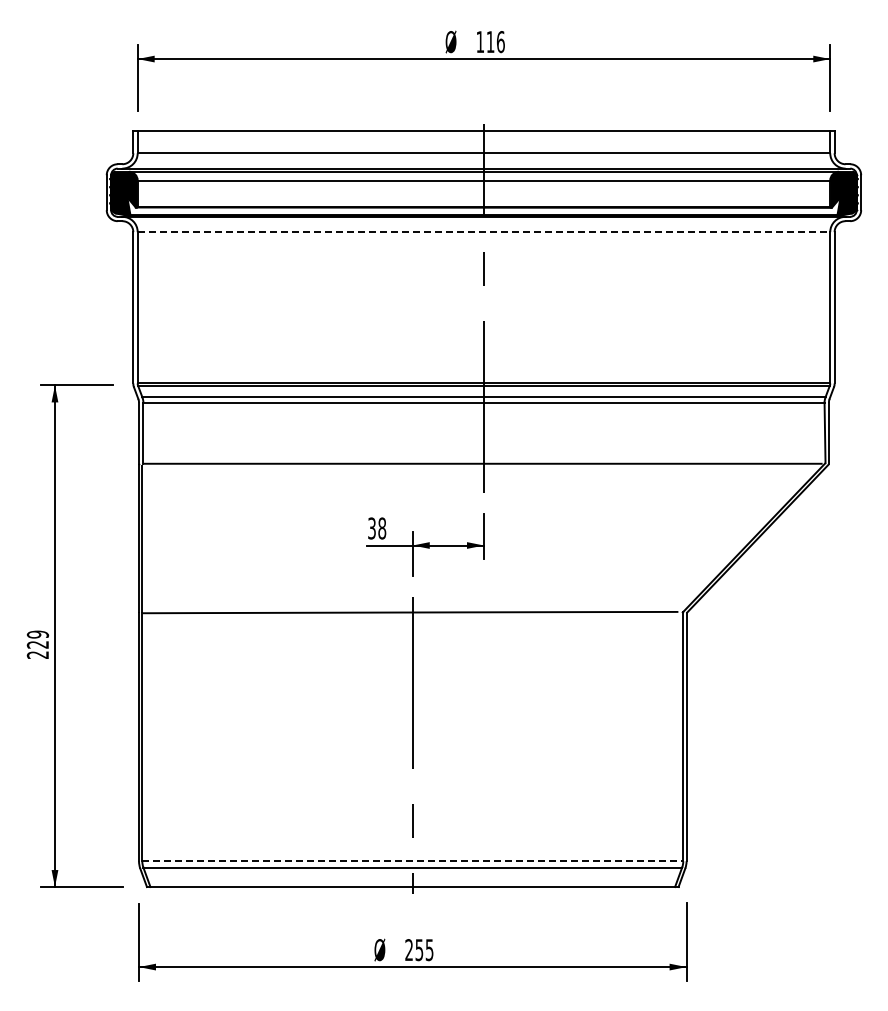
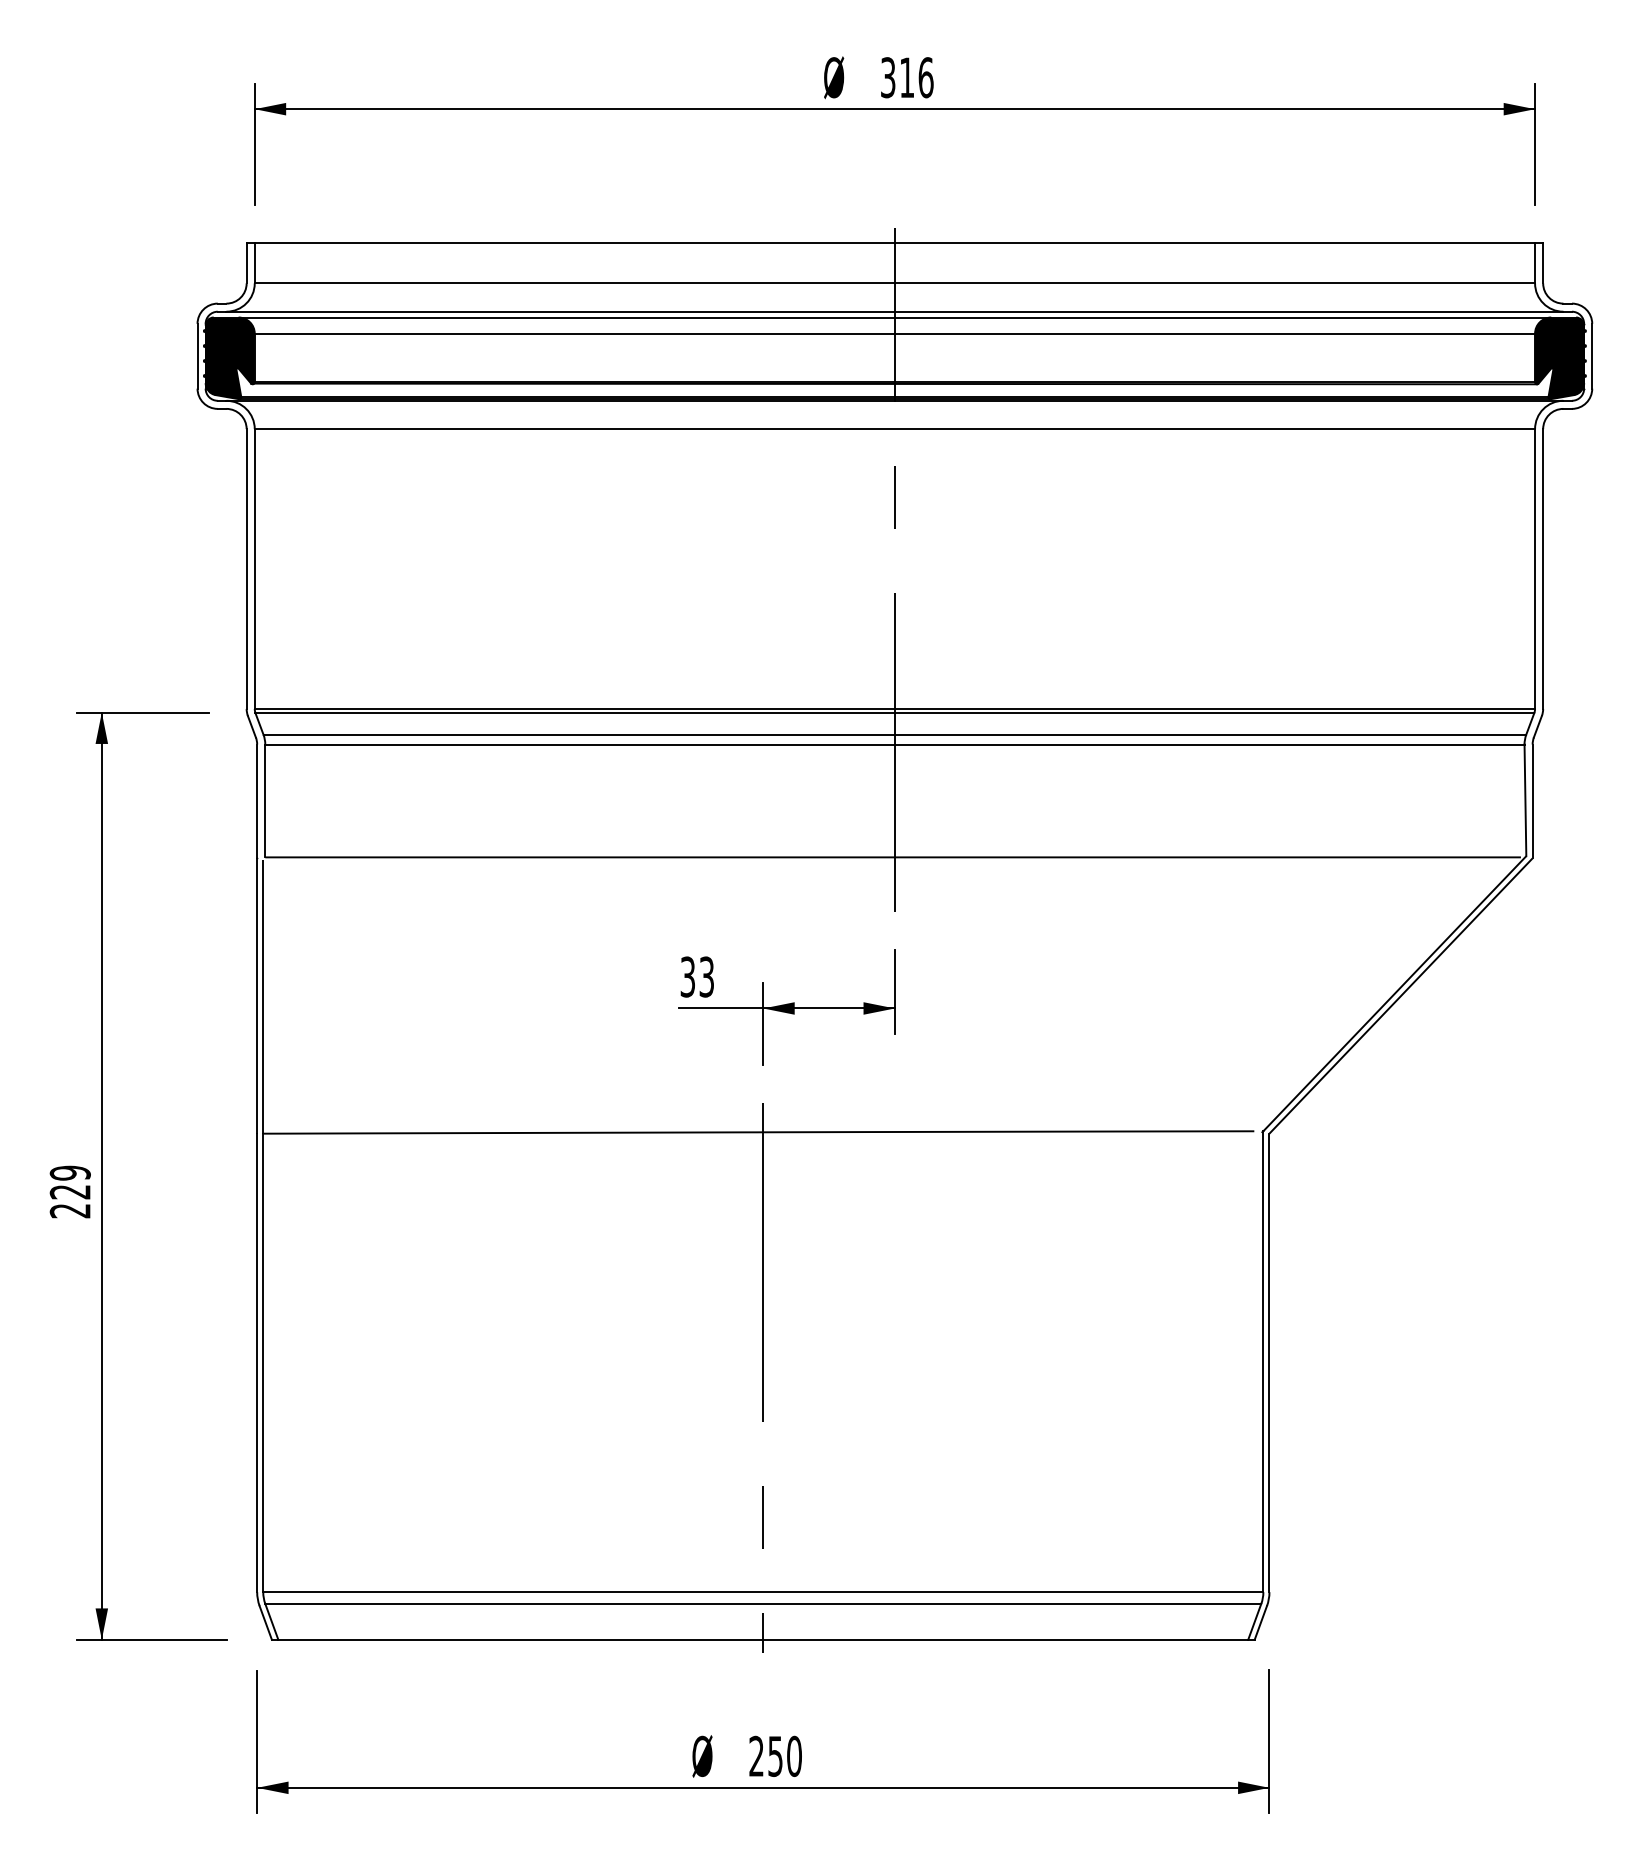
text: (480, 42) -> (888, 78), 116 -> 316
line: (484, 232) -> (895, 429), dashed -> solid
text: (382, 528) -> (707, 977), 38 -> 33
line: (413, 861) -> (764, 1592), dashed -> solid
text: (429, 950) -> (794, 1757), 255 -> 250

